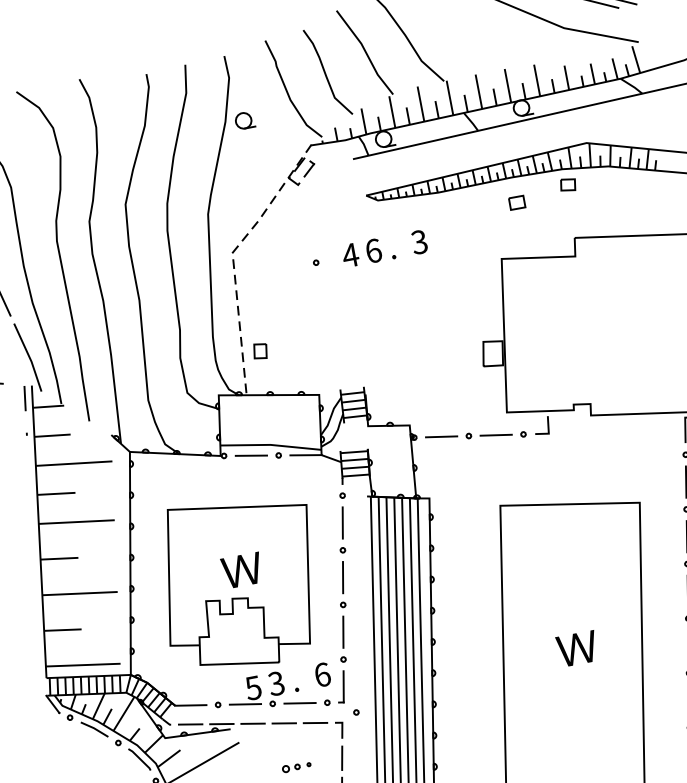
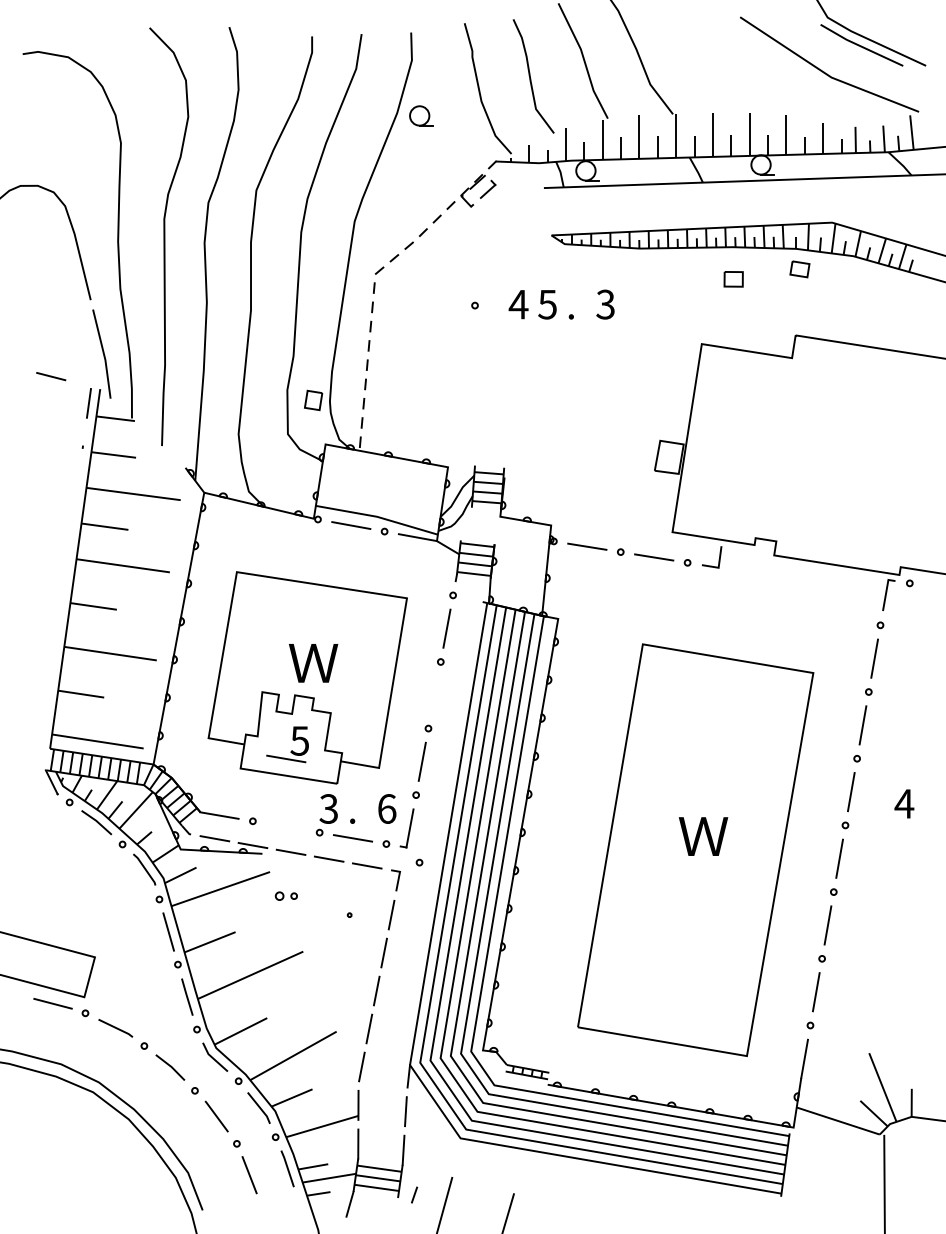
text: (373, 250) -> (547, 304), 6 -> 5
part: (260, 350) -> (313, 399), moved
line: (343, 577) -> (434, 695), removed
part: (247, 688) -> (292, 739), moved
part: (290, 767) -> (285, 895), moved

